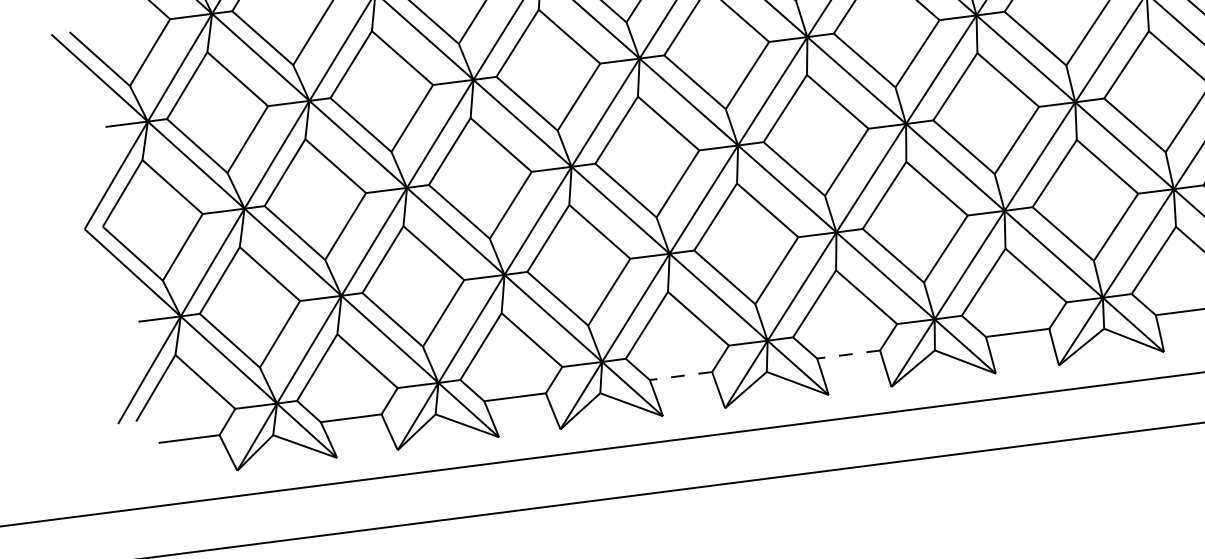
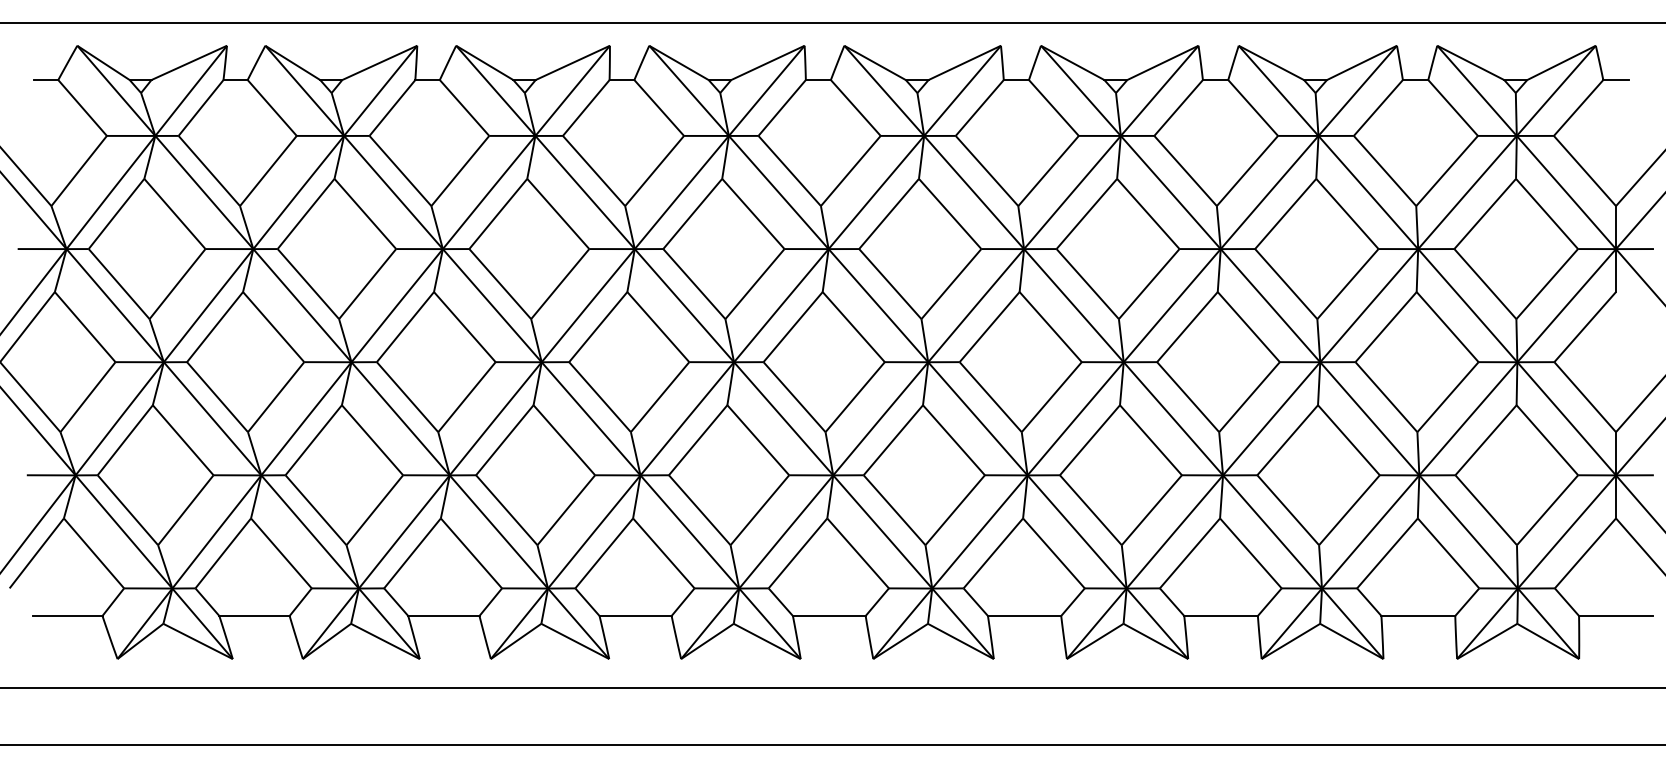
line: (847, 354) -> (828, 615), dashed -> solid
line: (680, 375) -> (635, 615), dashed -> solid

